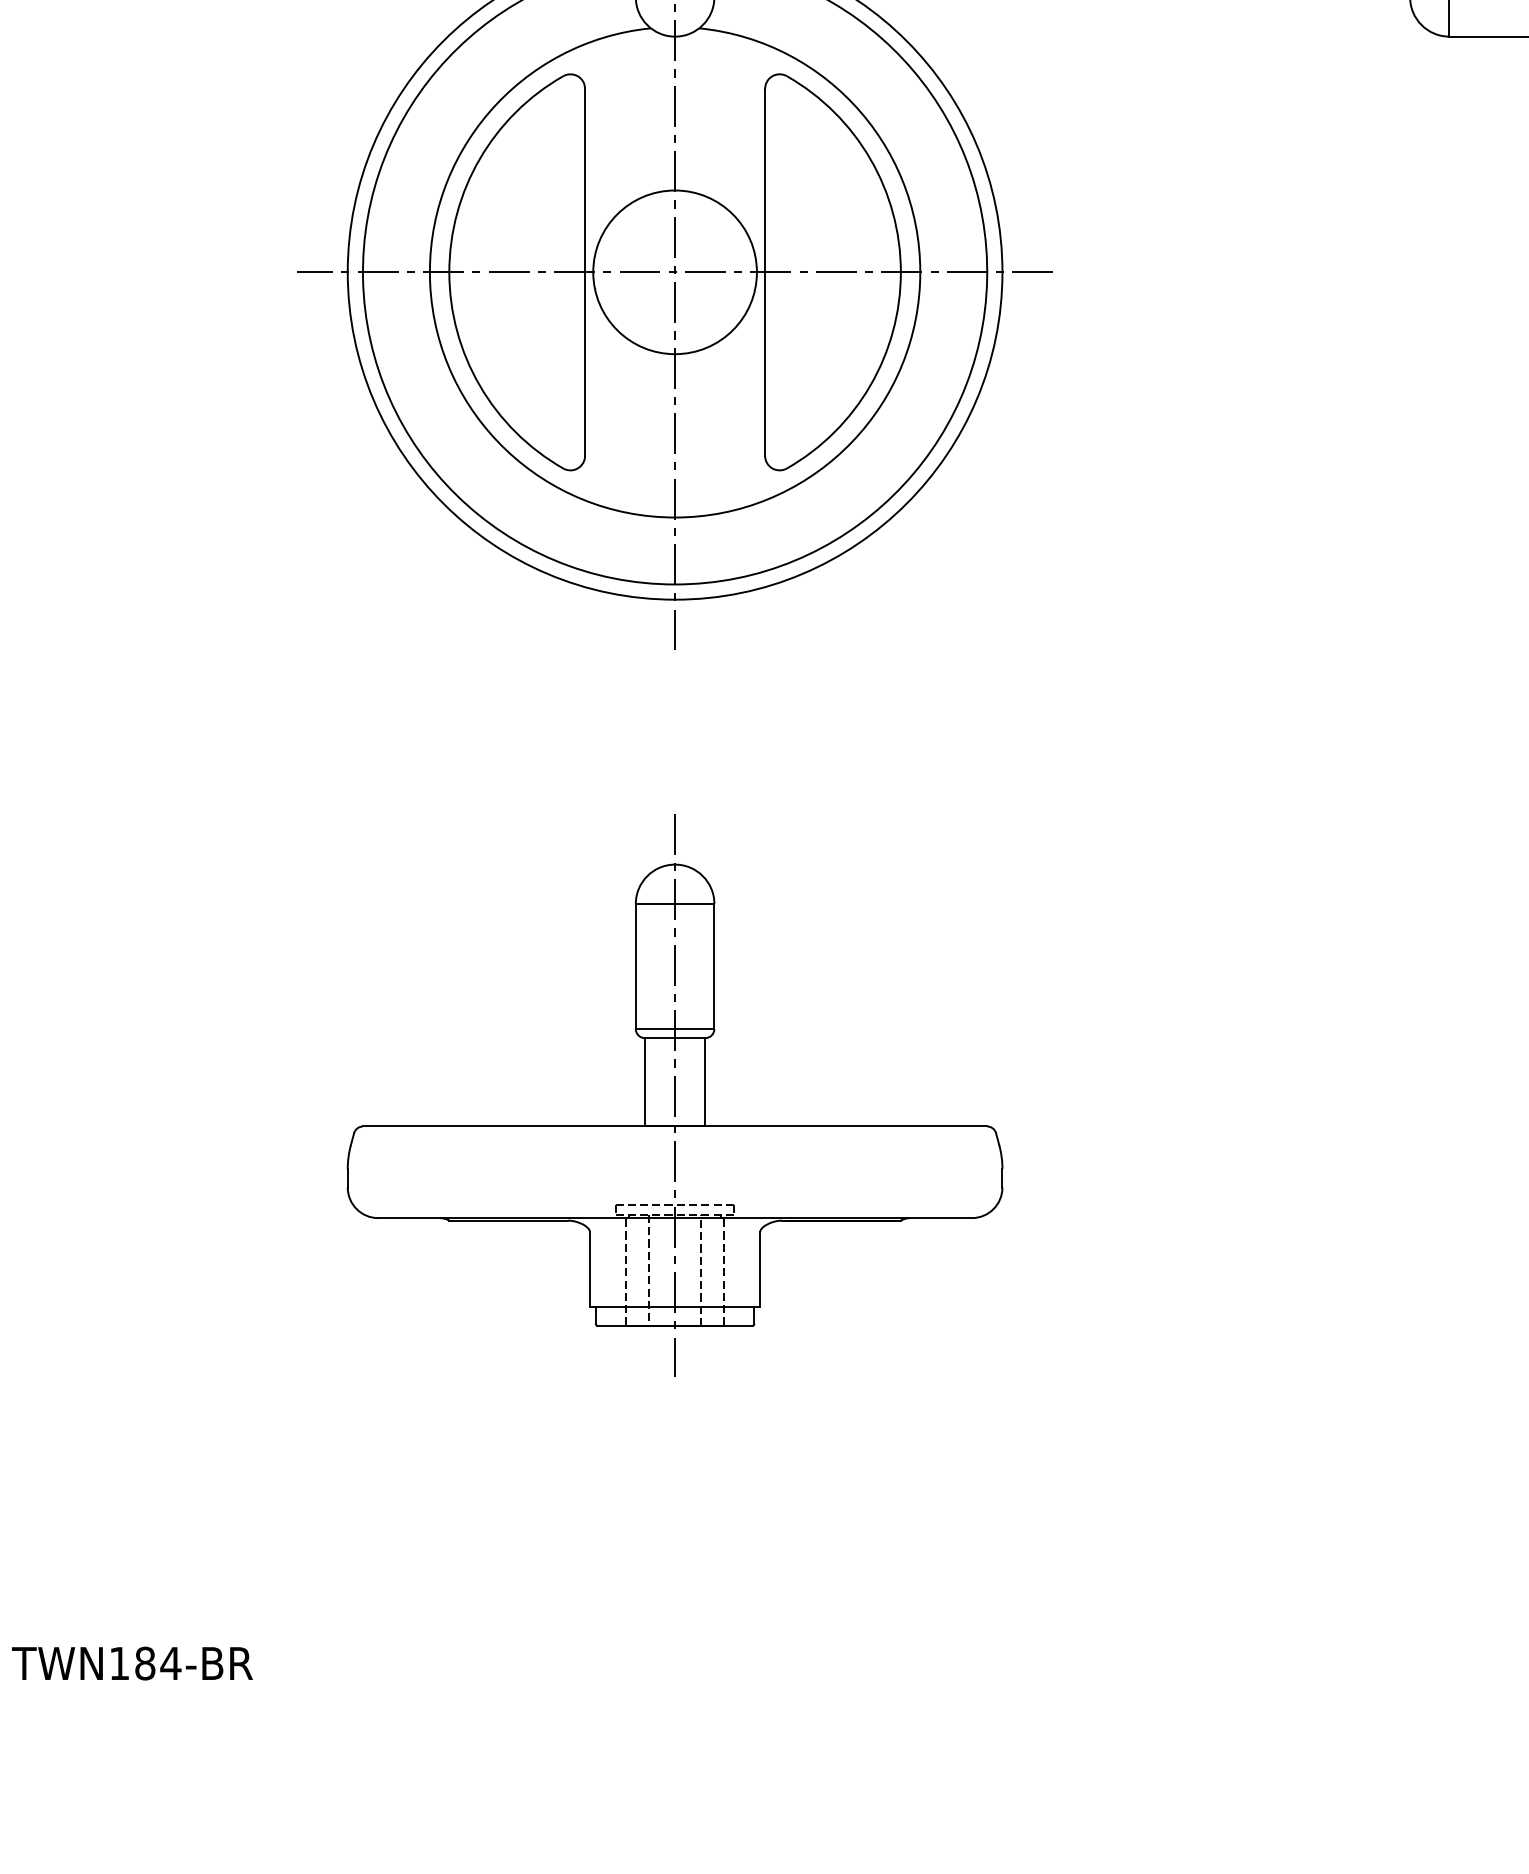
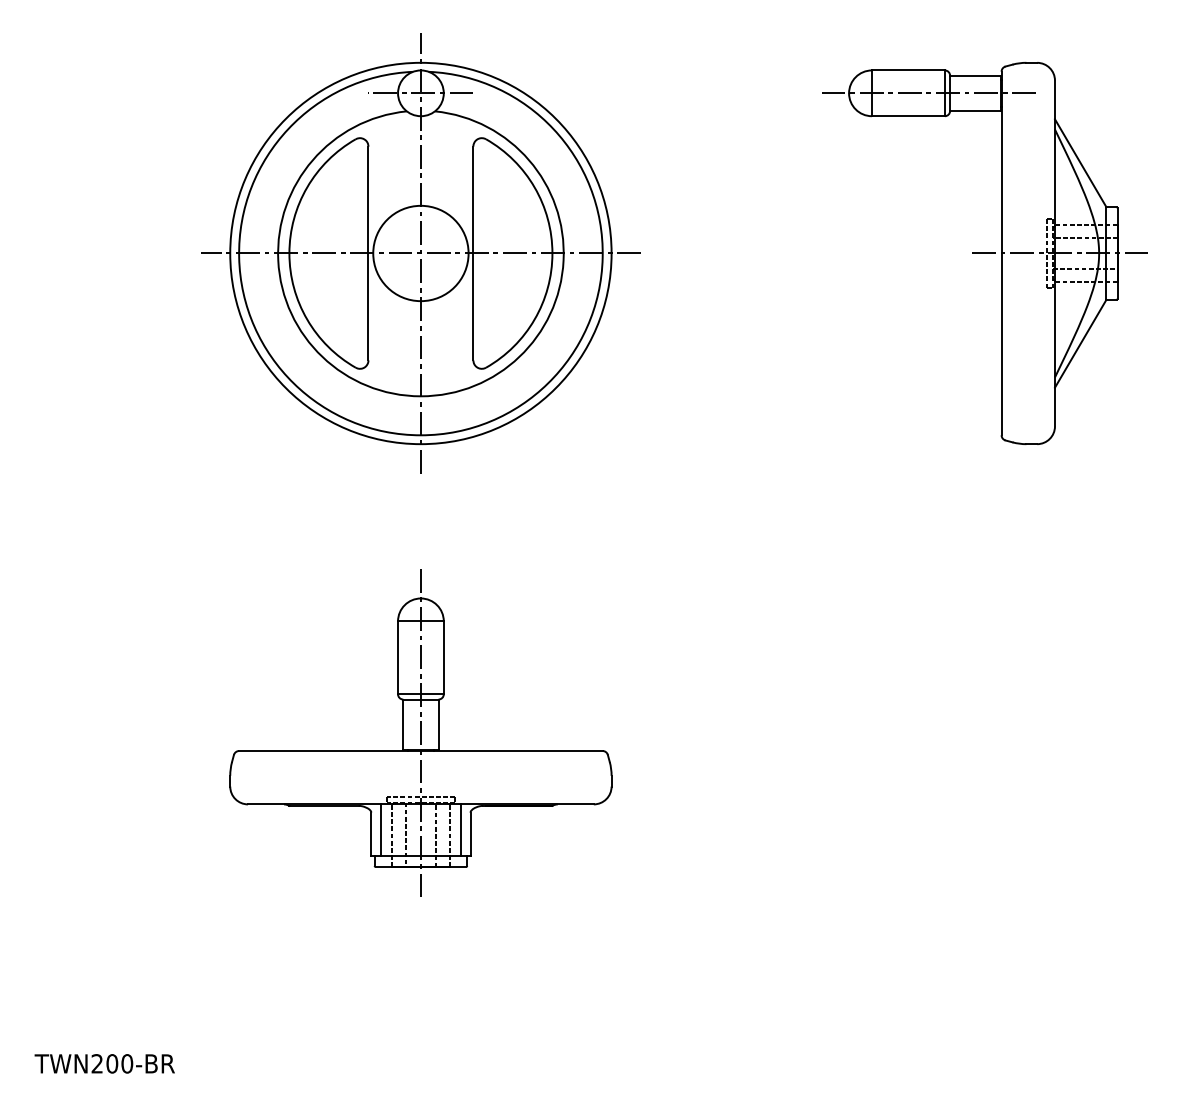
line: (605, 1261) -> (380, 829), added
line: (743, 1261) -> (460, 829), added
text: (145, 1662) -> (112, 1063), TWN184-BR -> TWN200-BR

